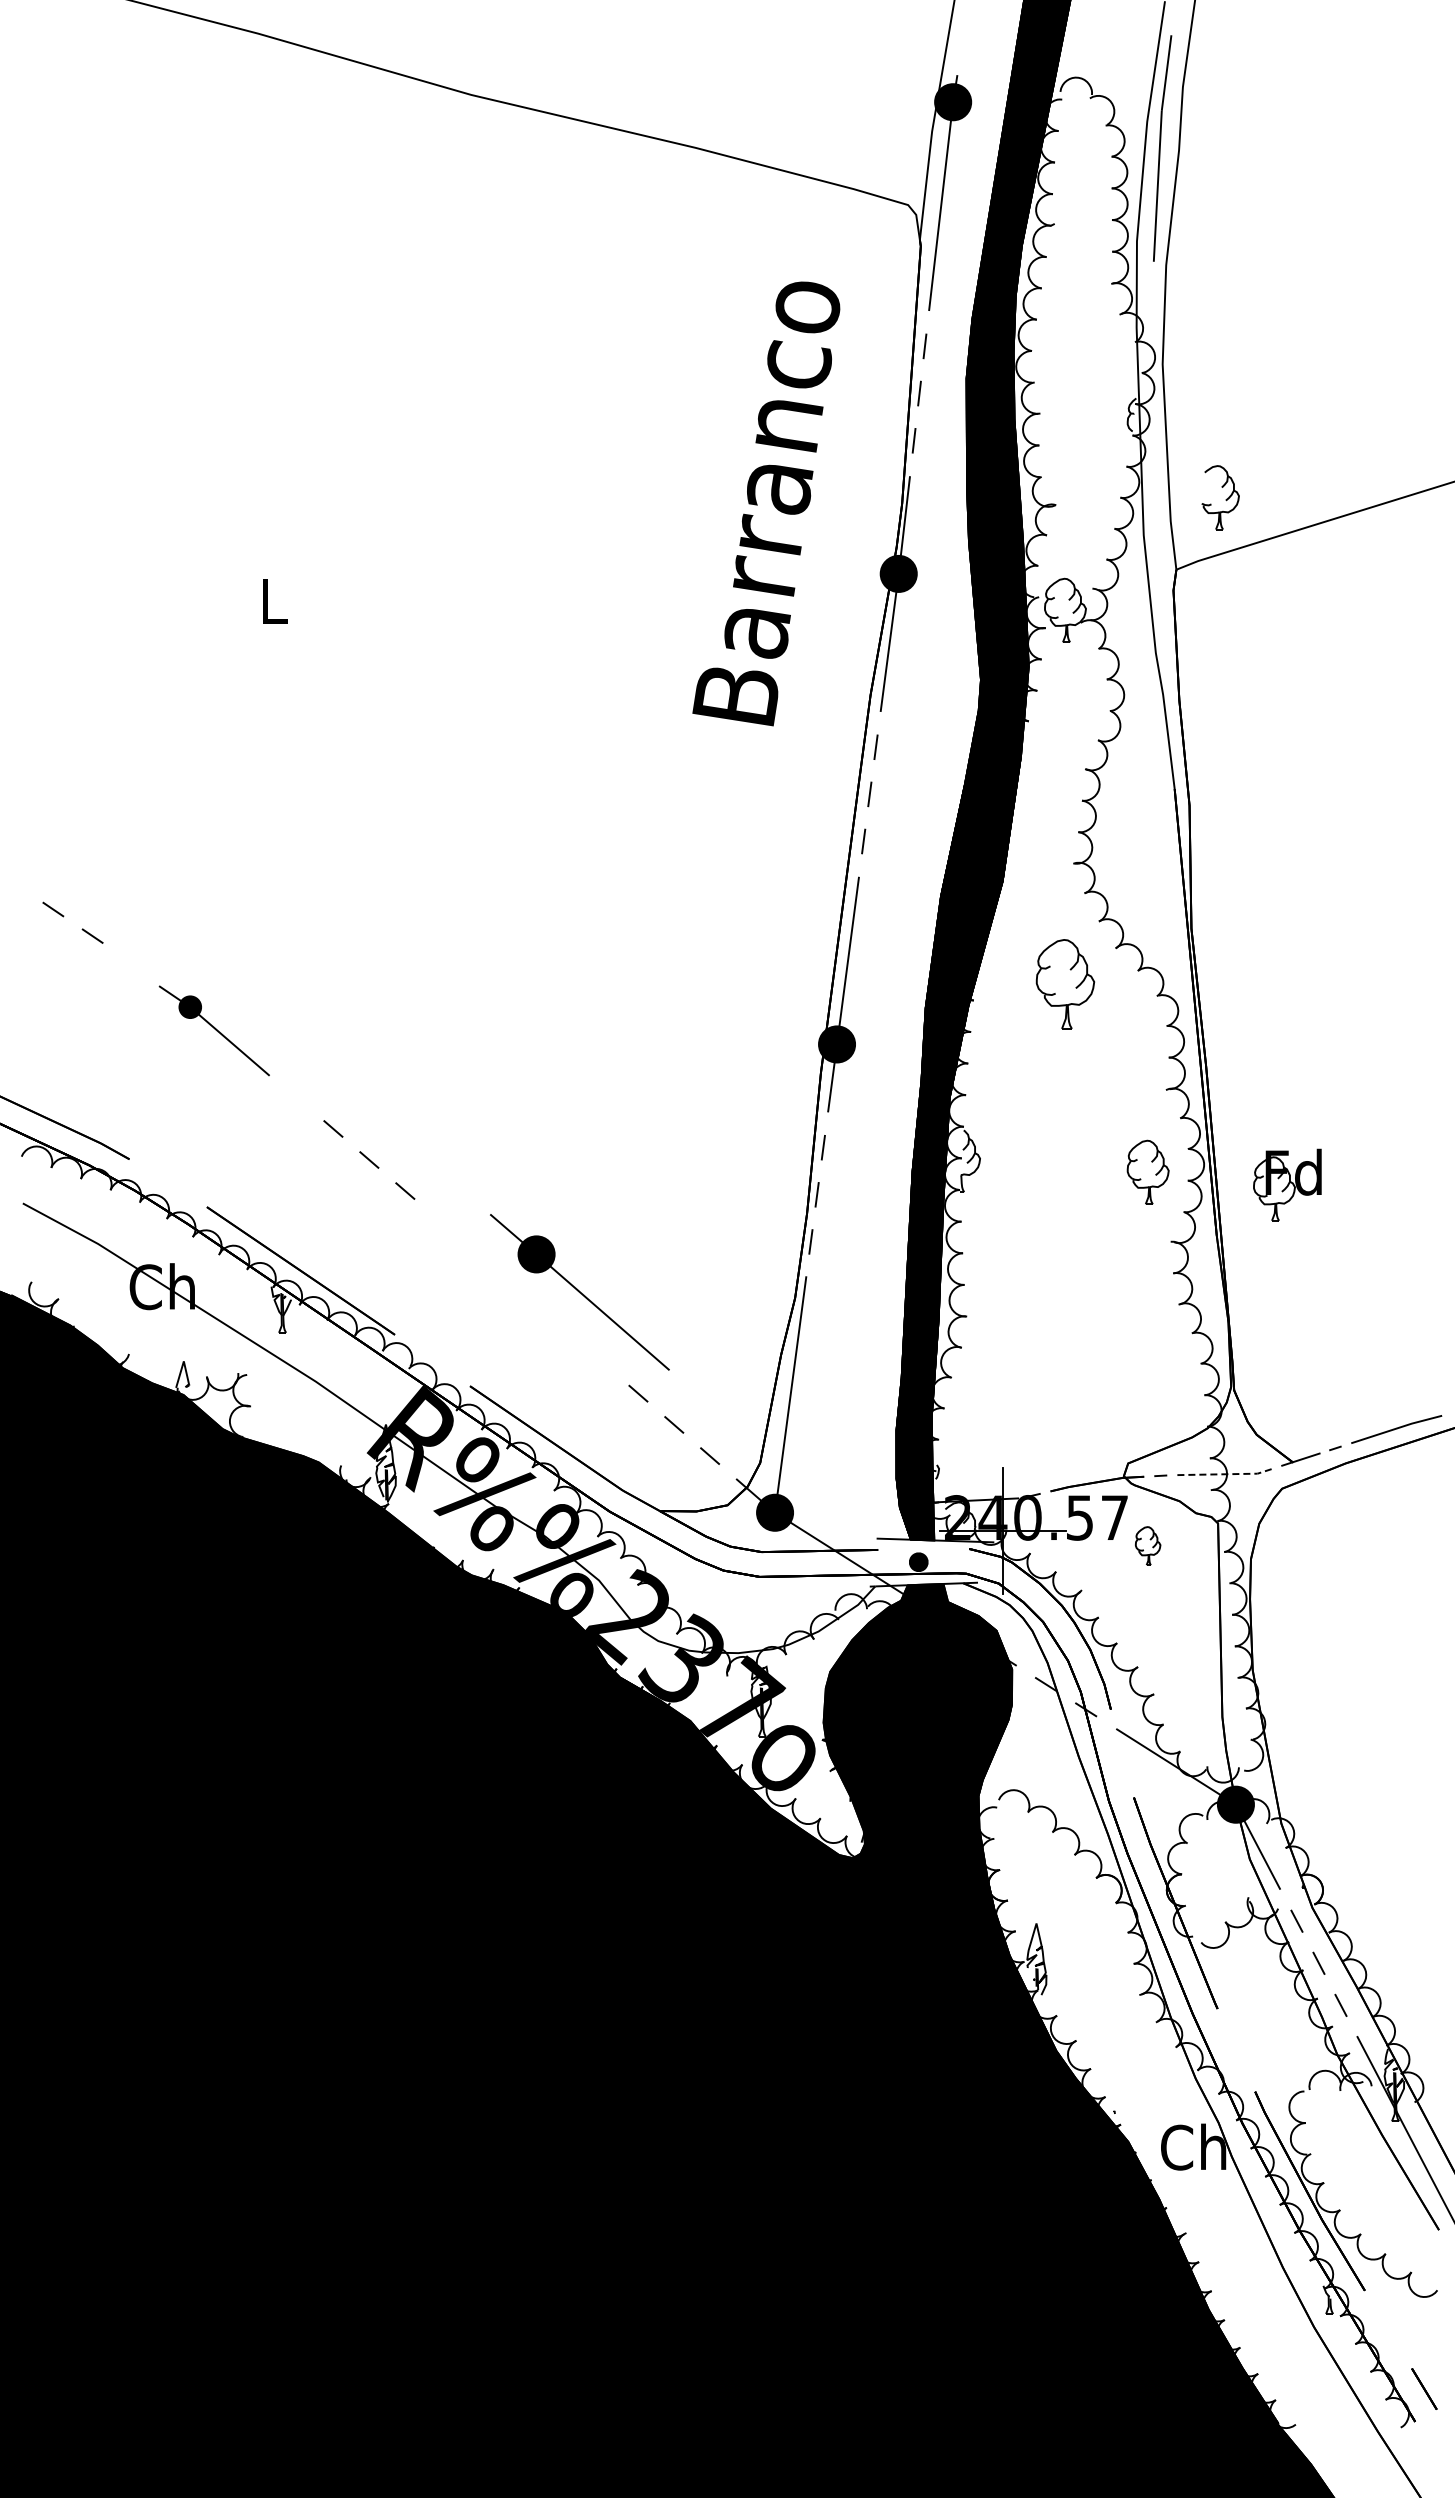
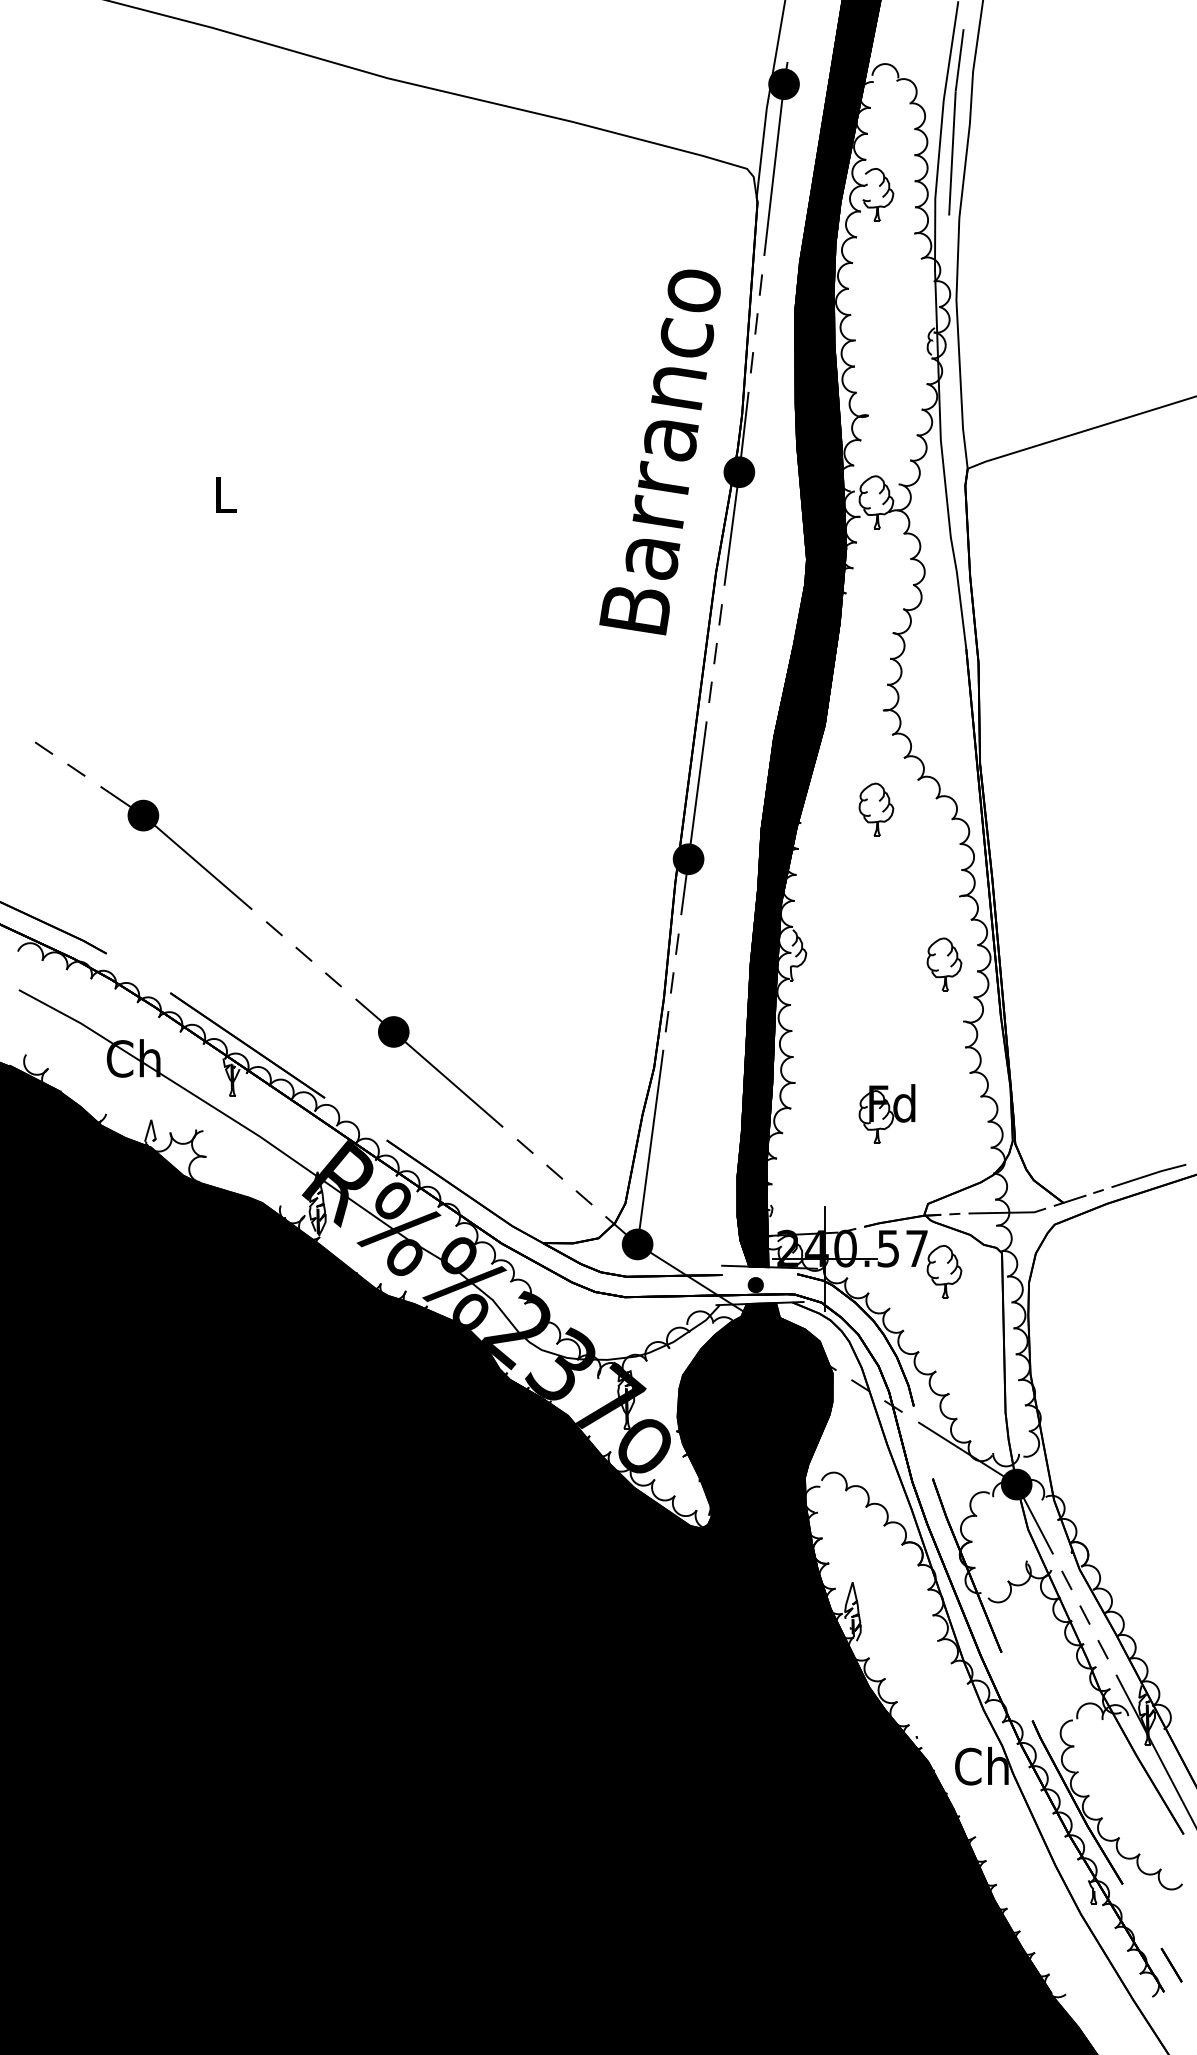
part: (1220, 497) -> (878, 194), moved
text: (766, 503) -> (660, 452), moved
part: (1065, 983) -> (876, 809), size x0.71
part: (214, 1030) -> (176, 847), size x1.67
part: (1287, 1184) -> (887, 1113), moved
part: (579, 1292) -> (429, 1063), moved
line: (1224, 1474) -> (1007, 1212), dashed -> solid
part: (1147, 1545) -> (943, 1271), size x1.67

